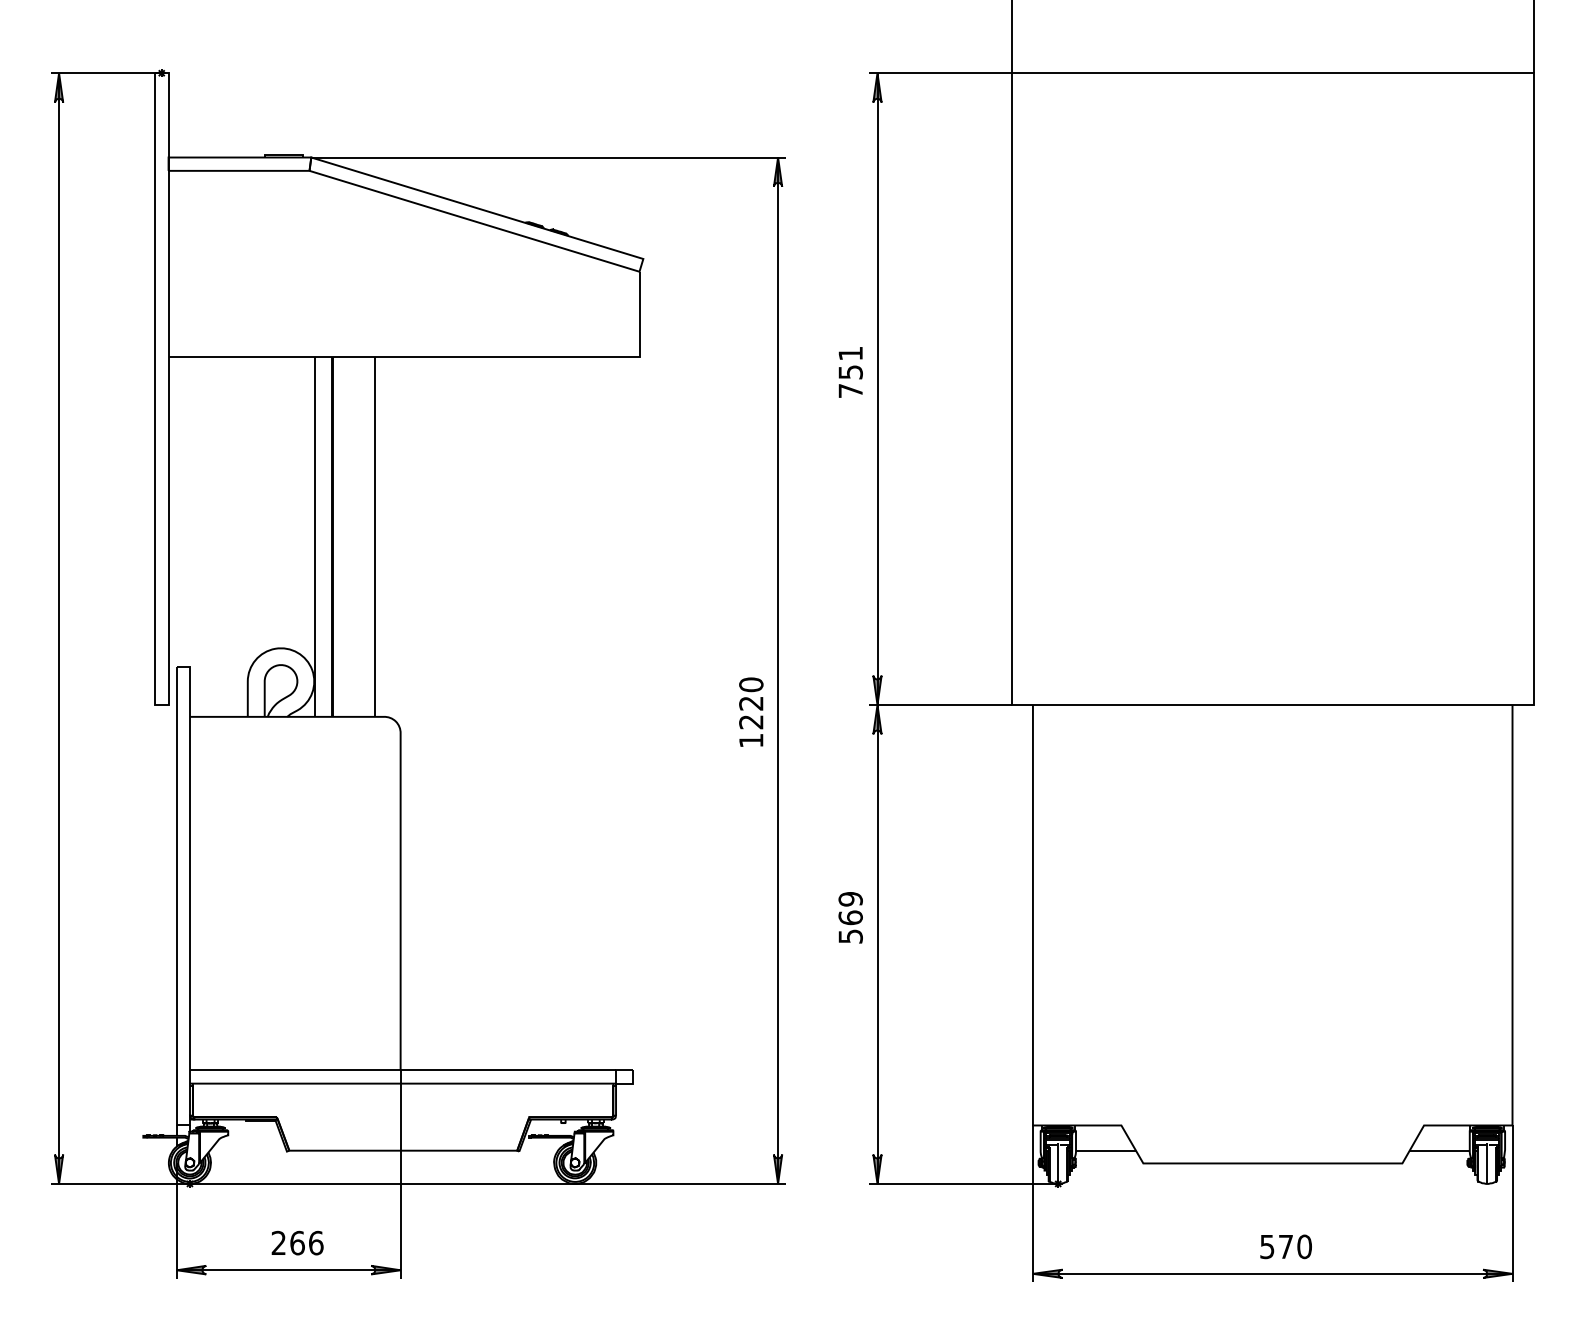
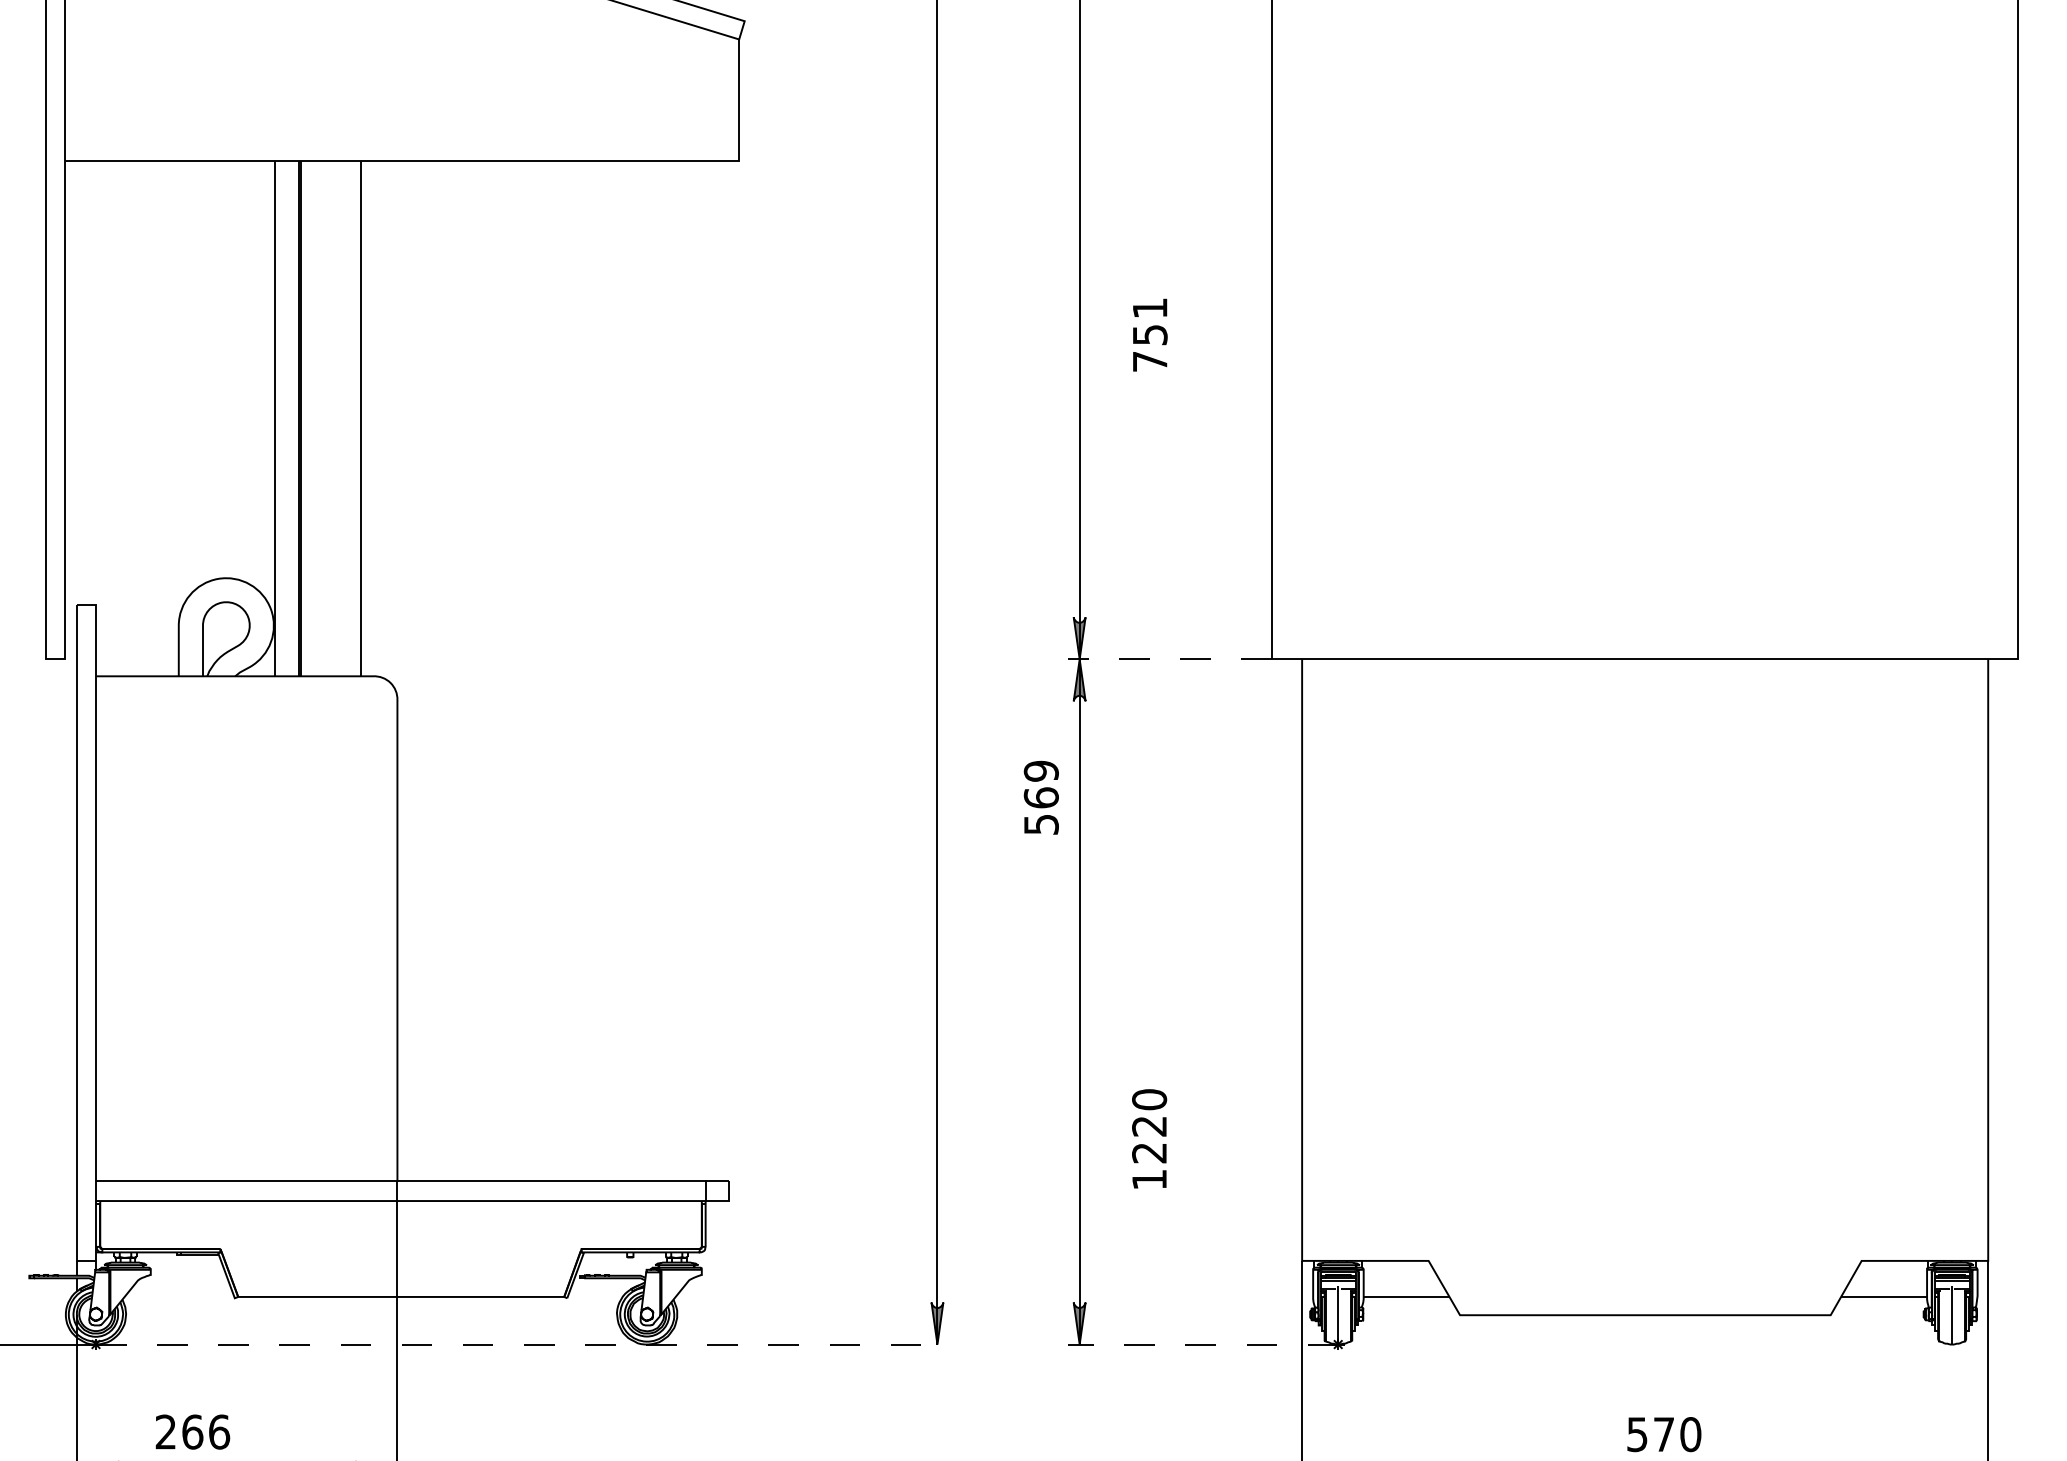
text: (850, 372) -> (1149, 335), moved
line: (940, 704) -> (1169, 658), solid -> dashed
text: (751, 711) -> (1149, 1137), moved
text: (850, 917) -> (1041, 797), moved
line: (488, 1183) -> (523, 1343), solid -> dashed
line: (963, 1183) -> (1202, 1343), solid -> dashed
text: (297, 1242) -> (192, 1431), moved

